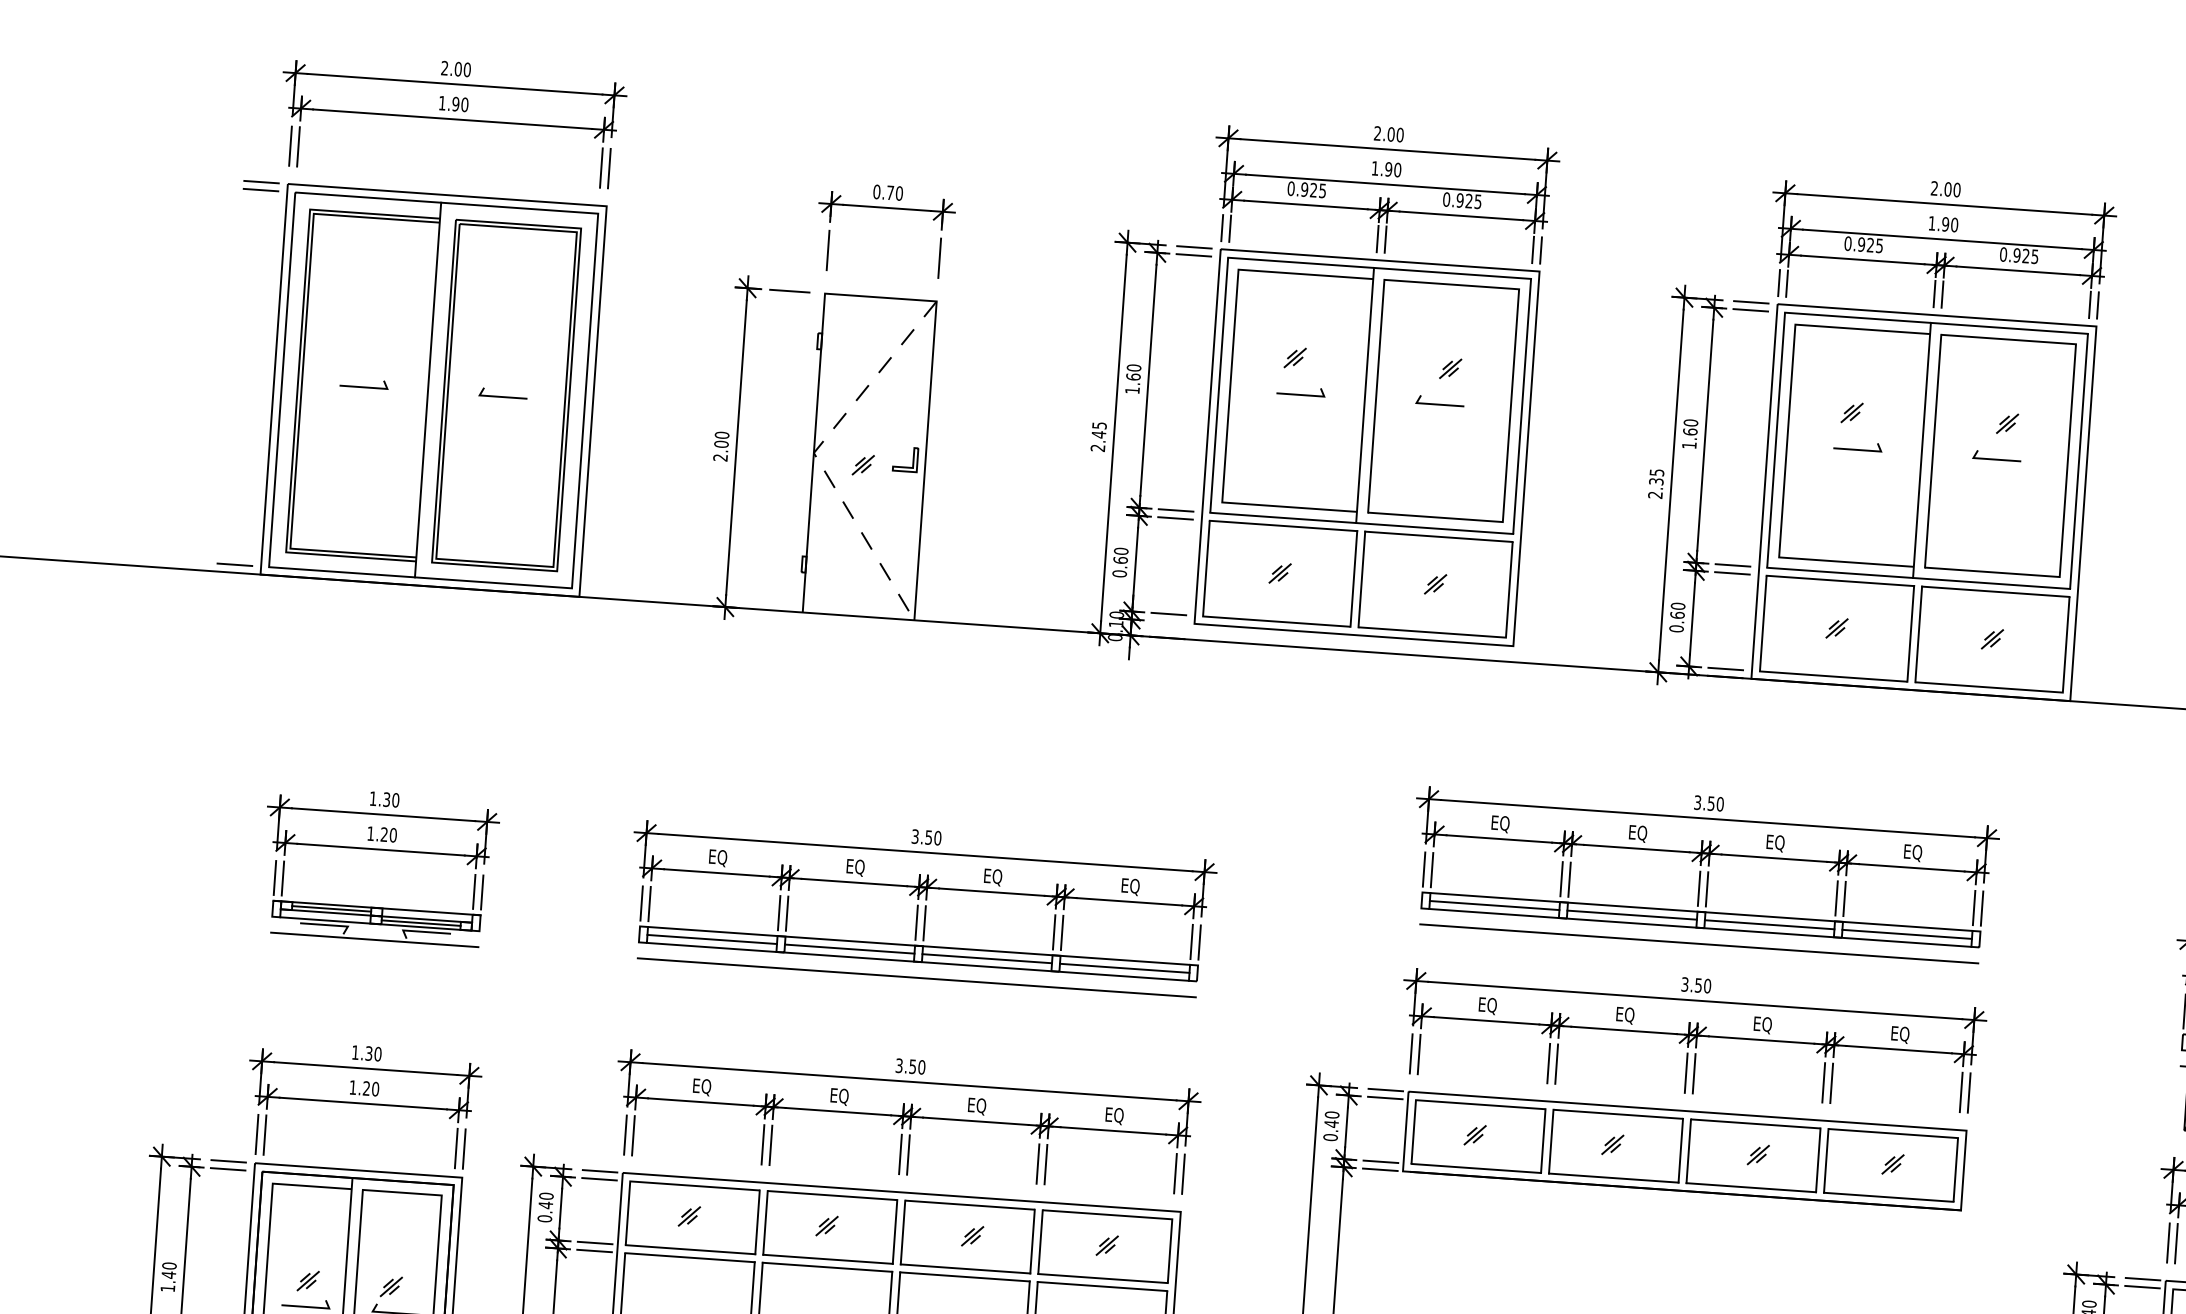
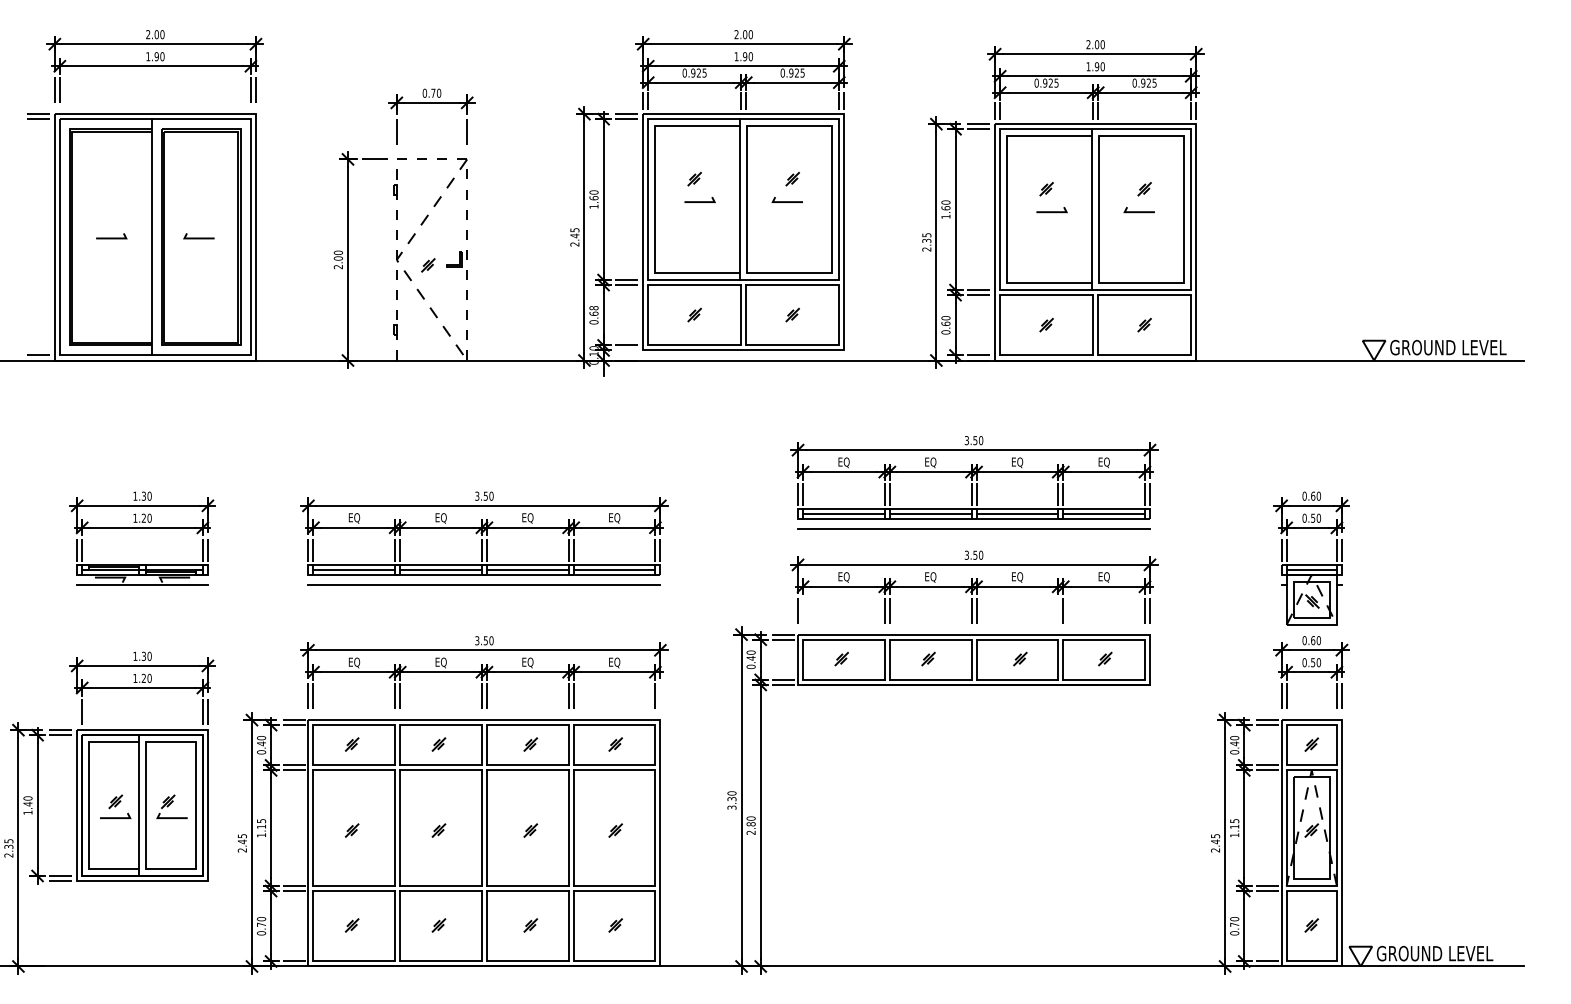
line: (881, 297) -> (432, 159), solid -> dashed
text: (1120, 551) -> (593, 308), 0.60 -> 0.68
line: (1419, 1053) -> (803, 610), removed
line: (1824, 1082) -> (1058, 610), removed
line: (257, 1135) -> (77, 712), removed
line: (1183, 1174) -> (660, 696), removed

